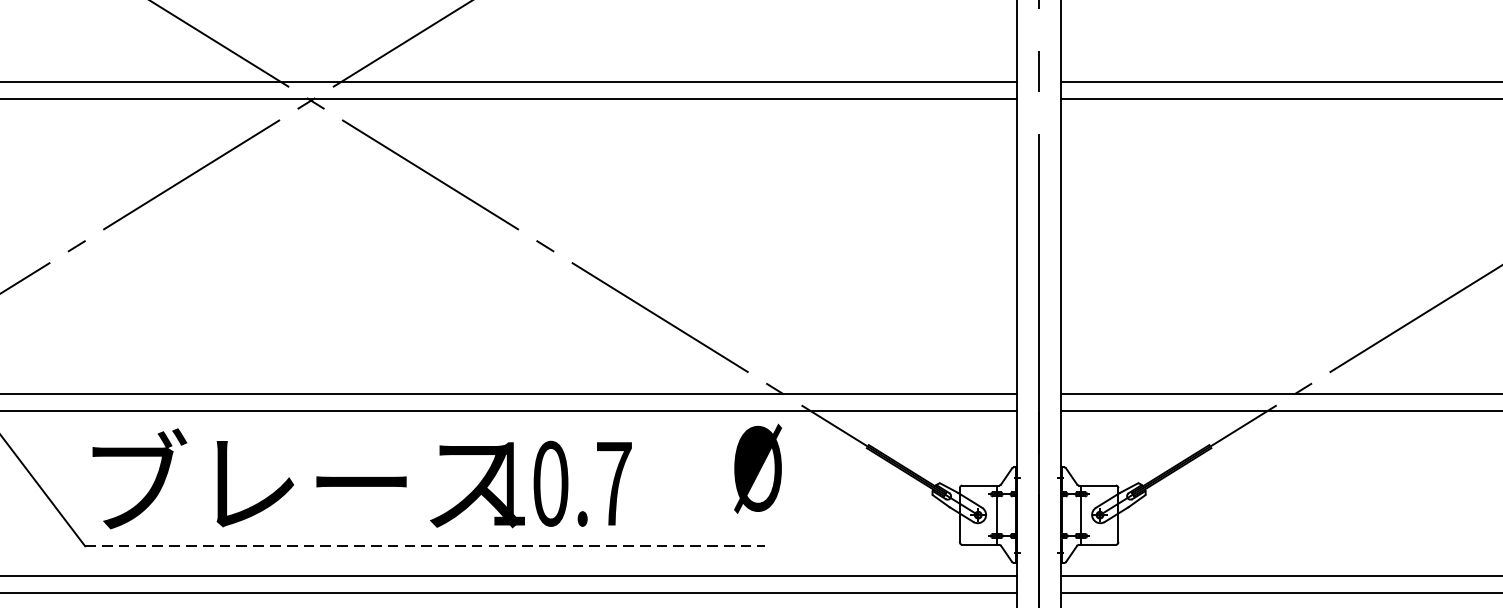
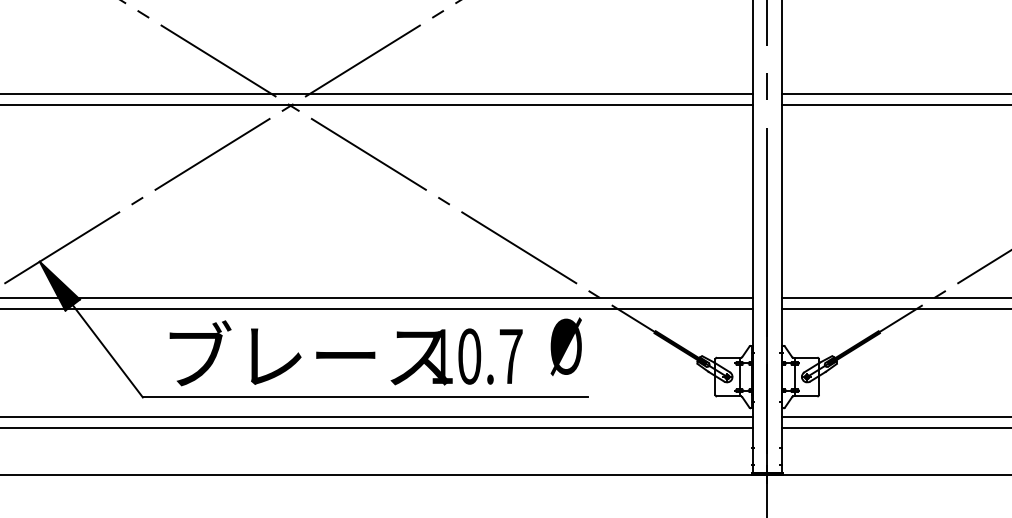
text: (756, 468) -> (565, 346), moved
text: (361, 479) -> (345, 353), moved
line: (425, 546) -> (365, 397), dashed -> solid

